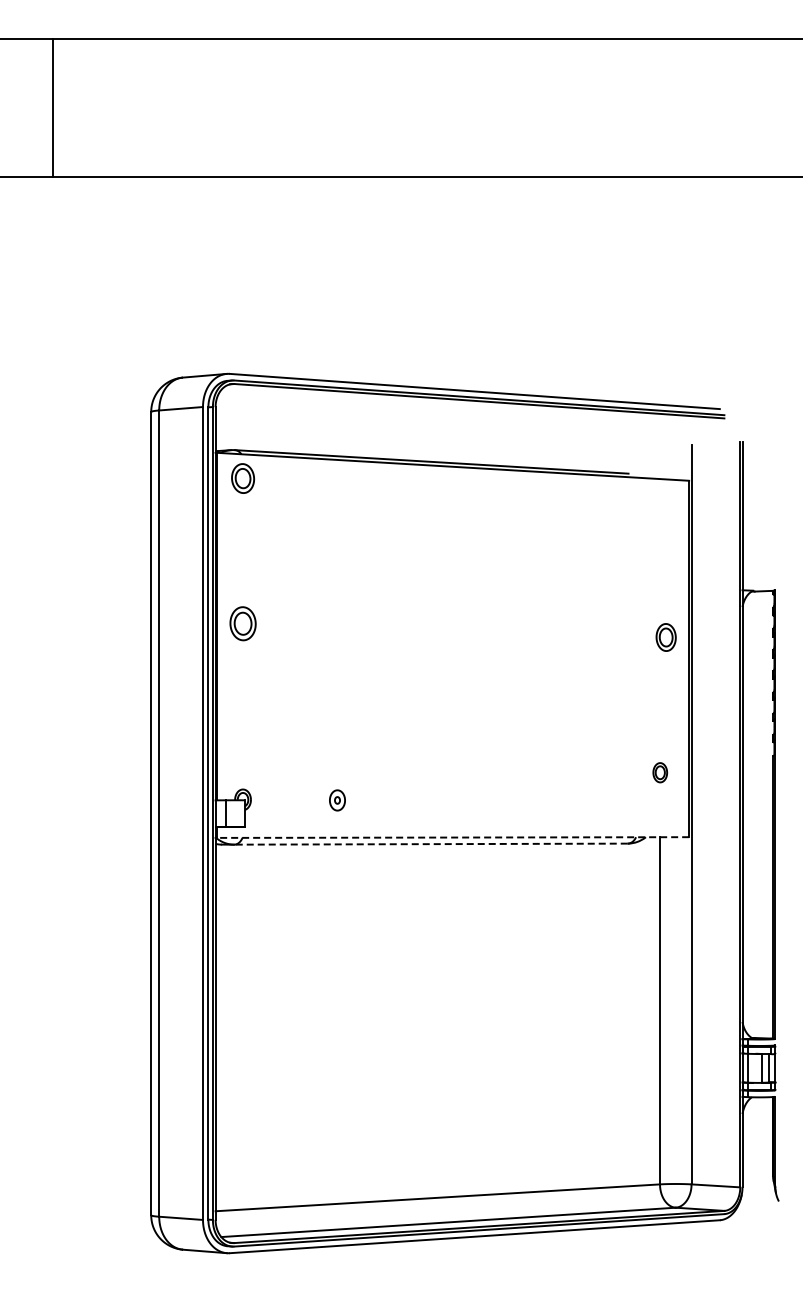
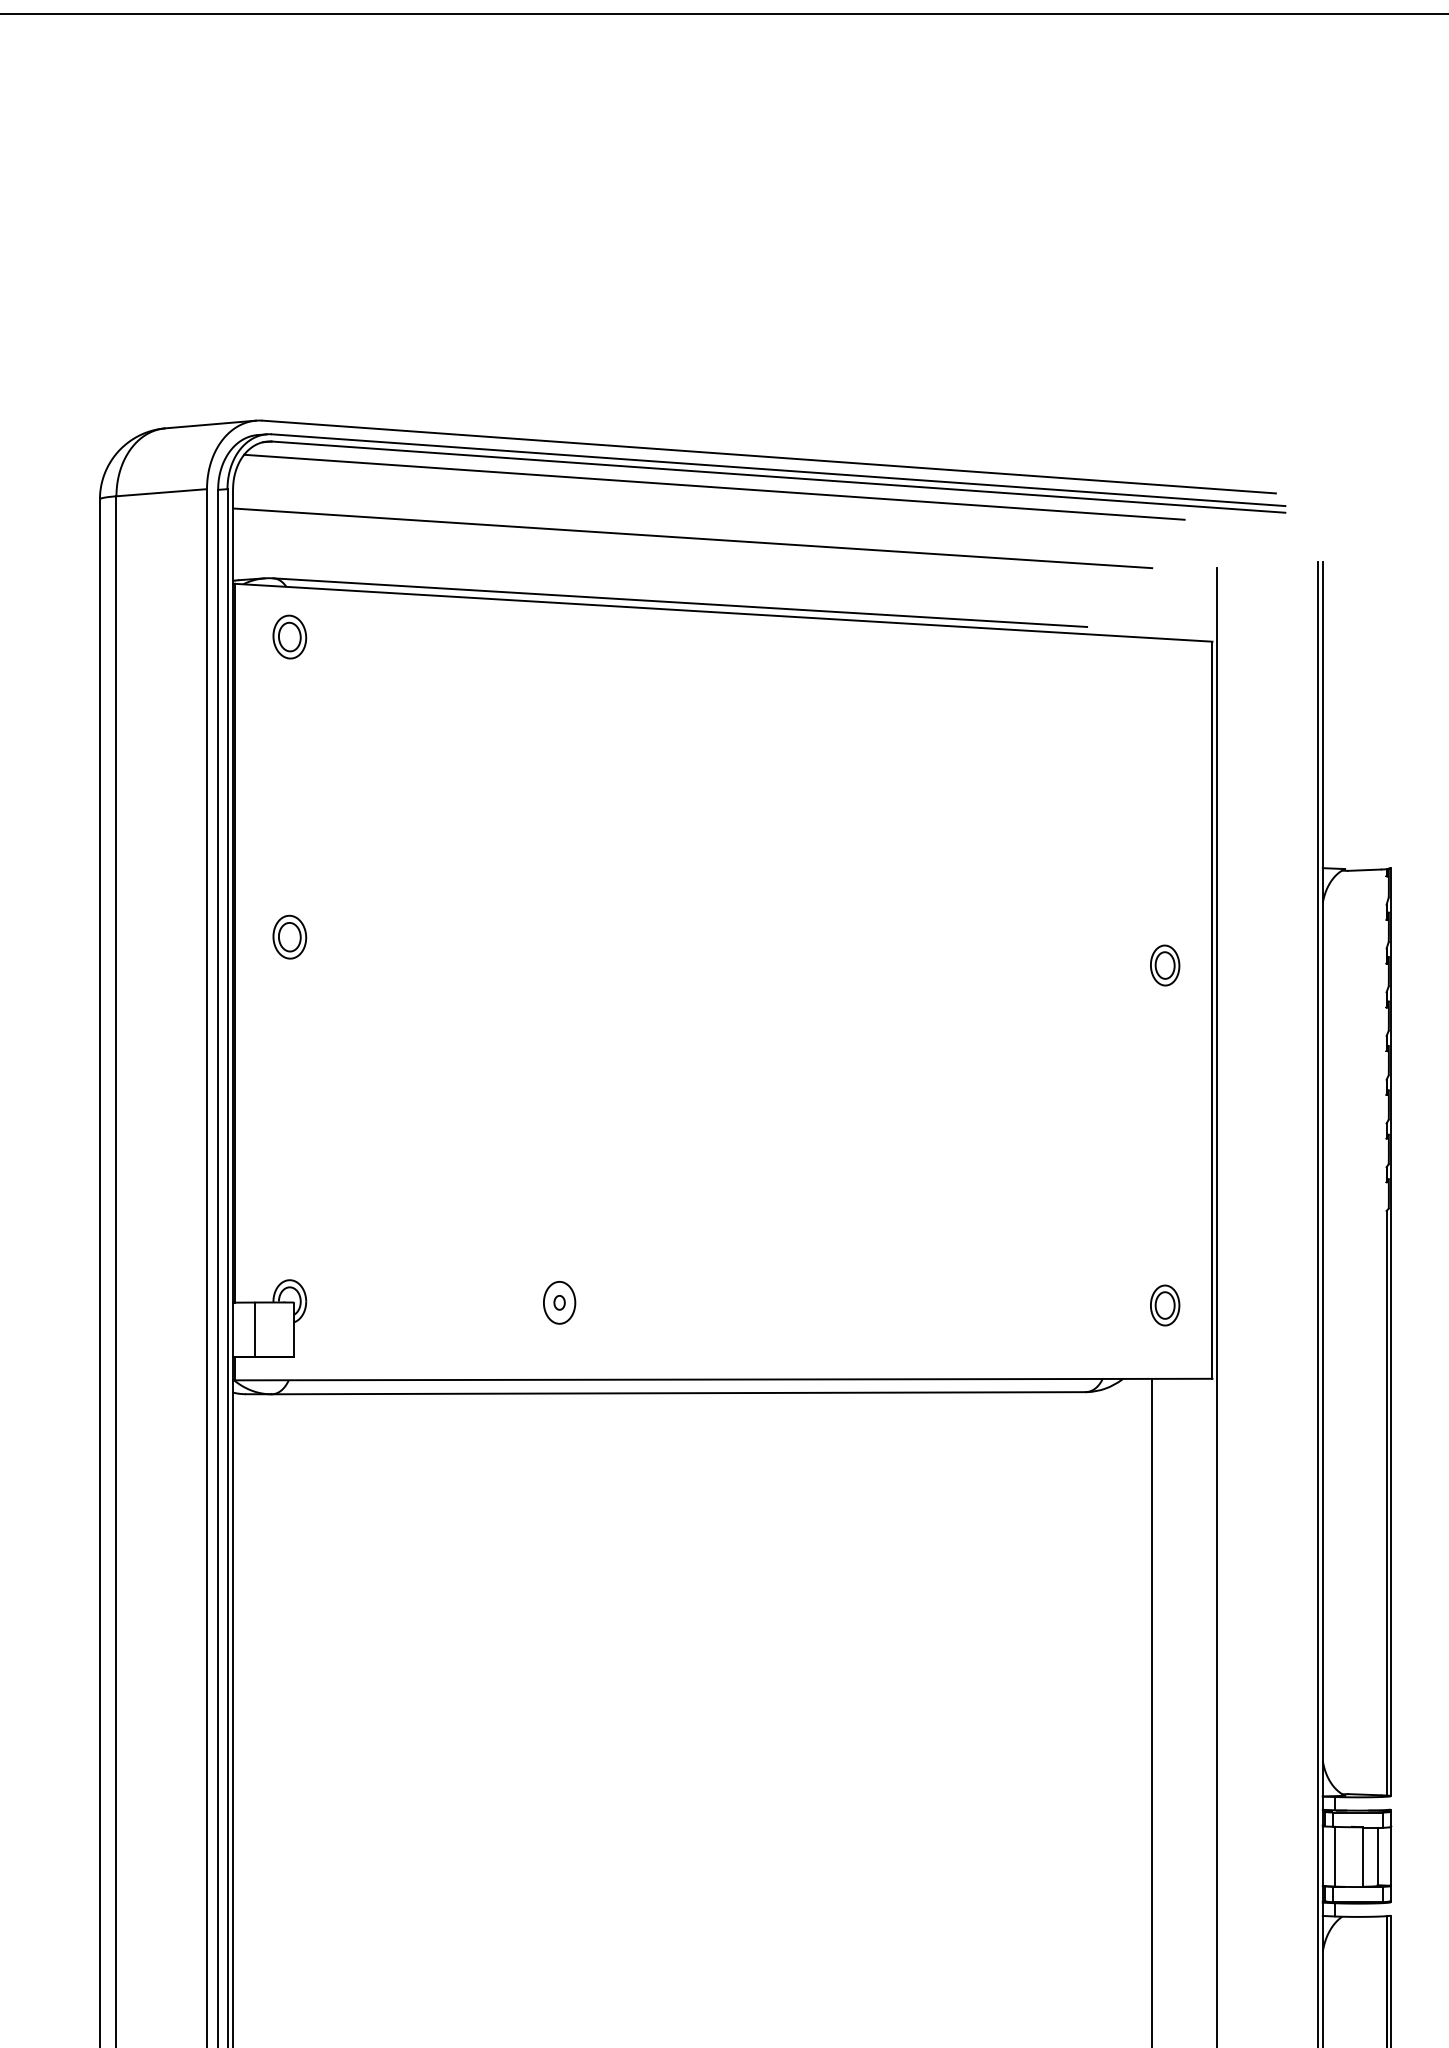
line: (447, 405) -> (712, 485), added
line: (437, 430) -> (691, 537), added
part: (242, 478) -> (288, 636), size x0.71
part: (242, 623) -> (288, 936), size x0.62
part: (666, 636) -> (1165, 963), size x0.71
part: (660, 772) -> (1165, 1305), moved
part: (337, 800) -> (559, 1302), moved
line: (452, 837) -> (723, 1379), dashed -> solid
line: (431, 844) -> (679, 1393), dashed -> solid

